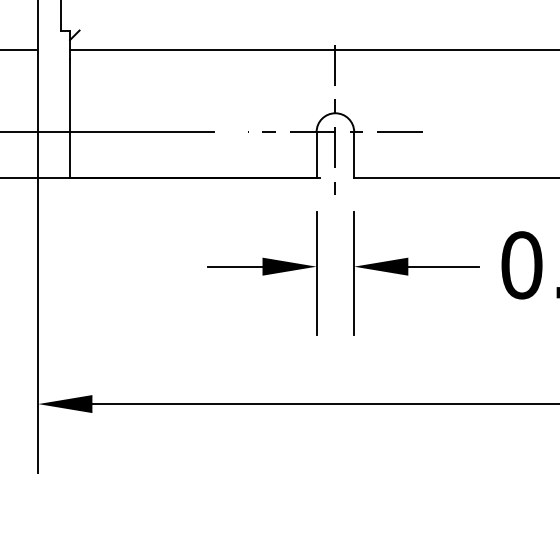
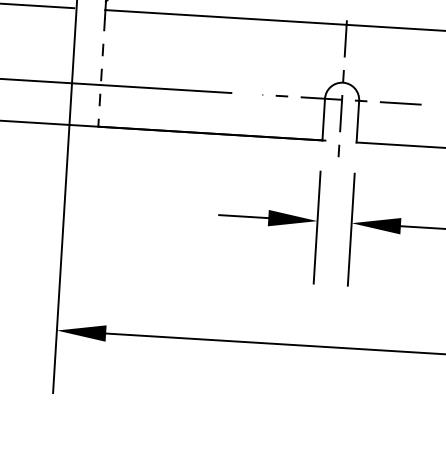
line: (70, 119) -> (101, 73), solid -> dashed

